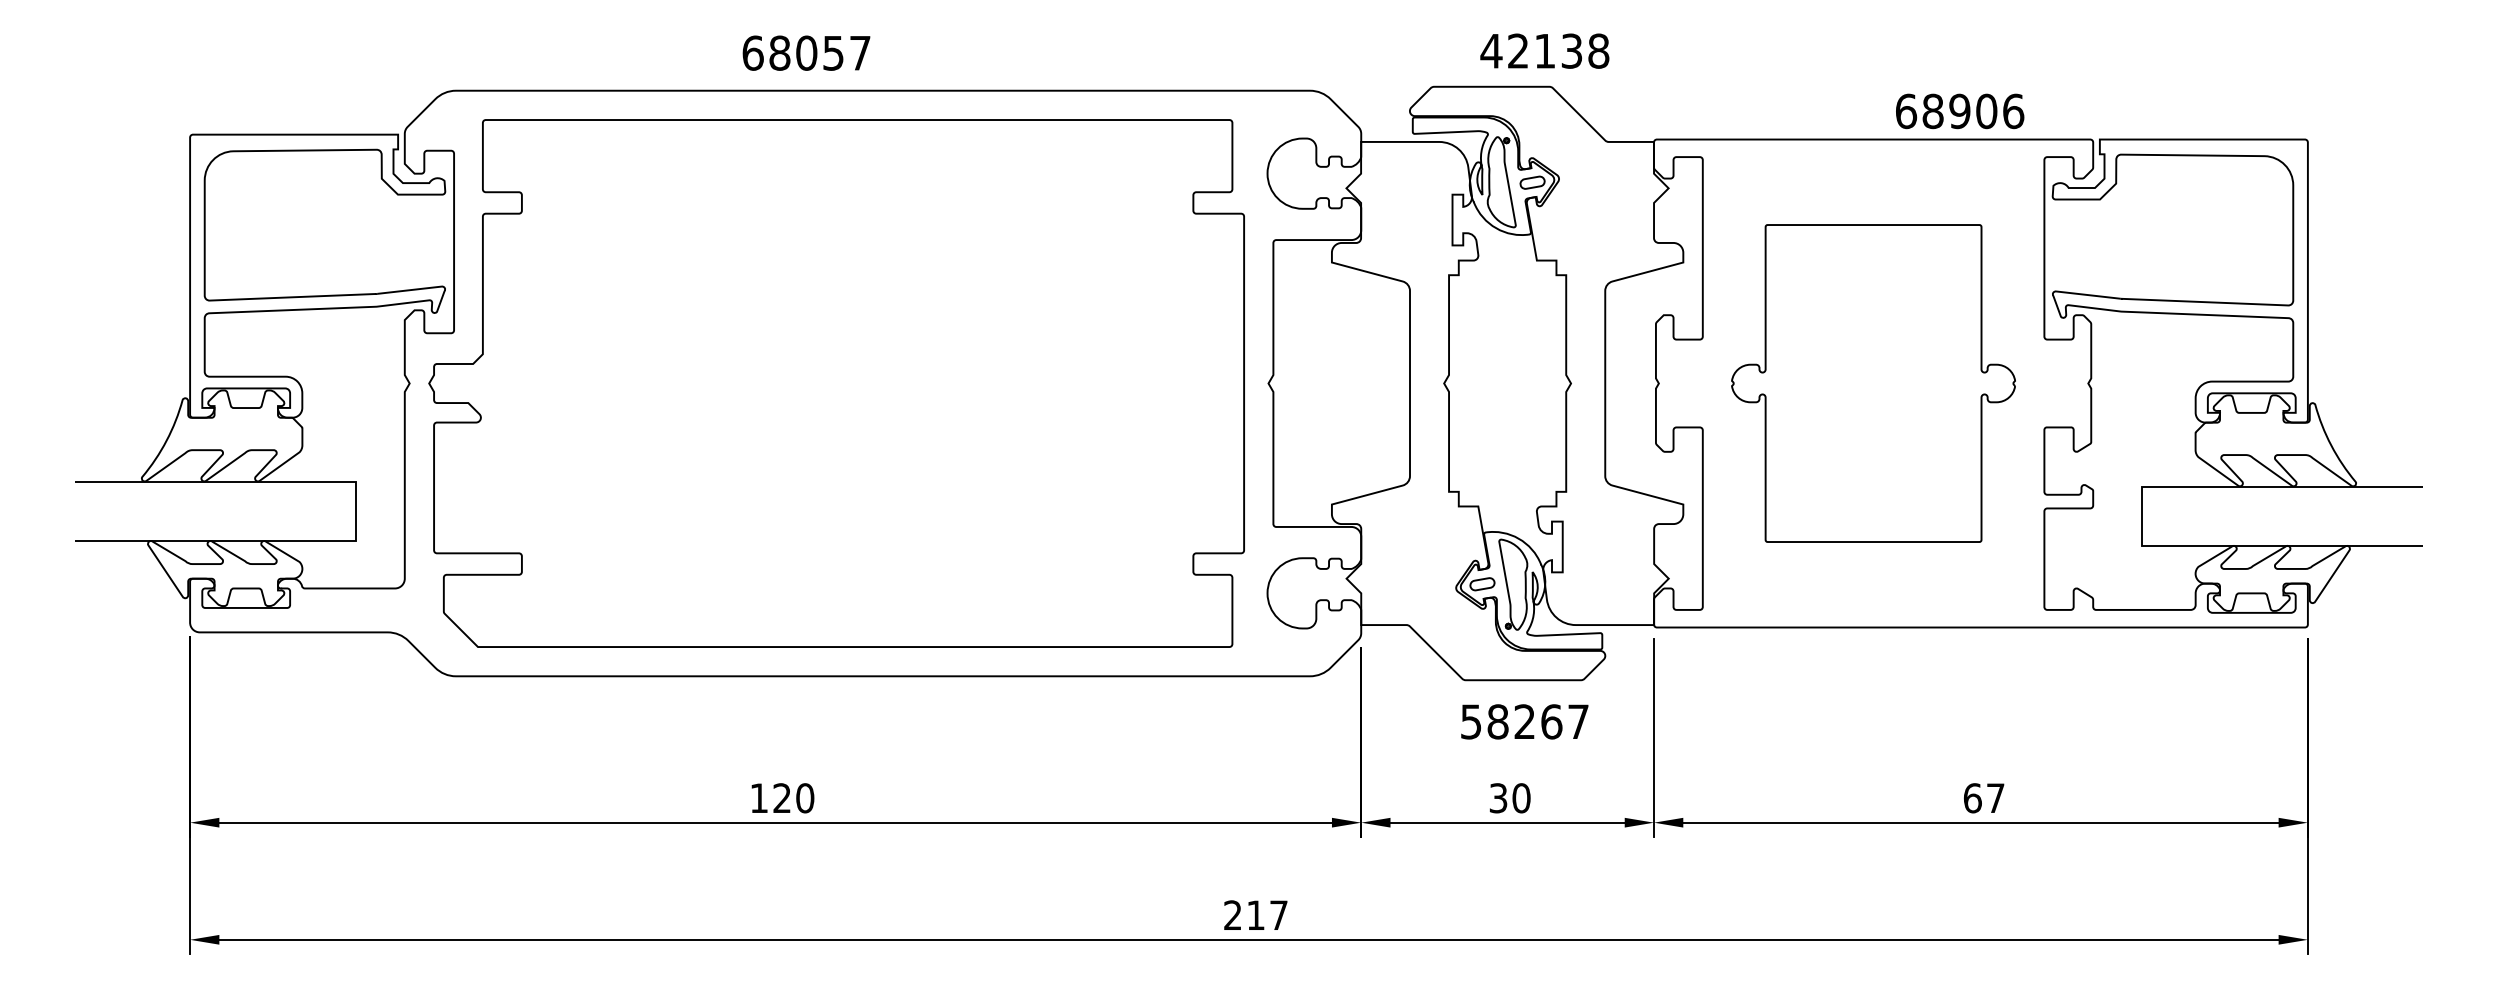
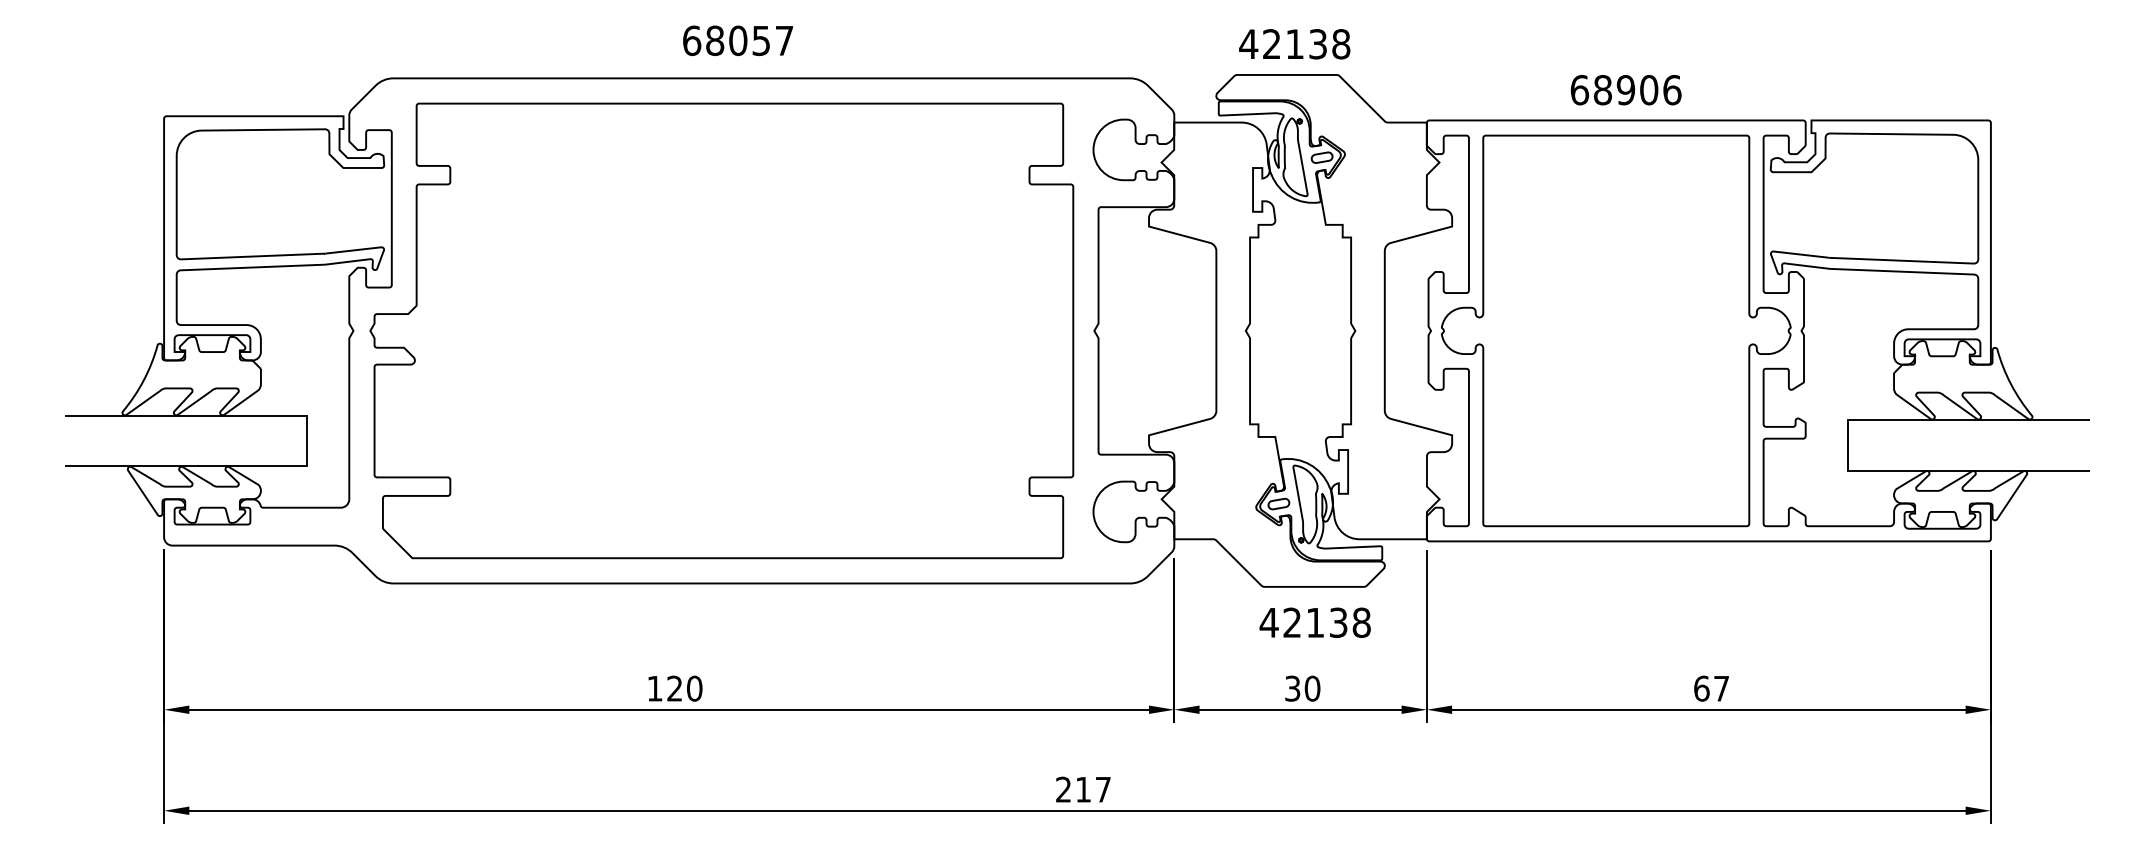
text: (1544, 50) -> (1294, 43), moved
text: (806, 52) -> (738, 40), moved
text: (1960, 111) -> (1626, 90), moved
part: (1873, 383) -> (1616, 330), size x1.43
text: (1524, 721) -> (1315, 622), 58267 -> 42138

